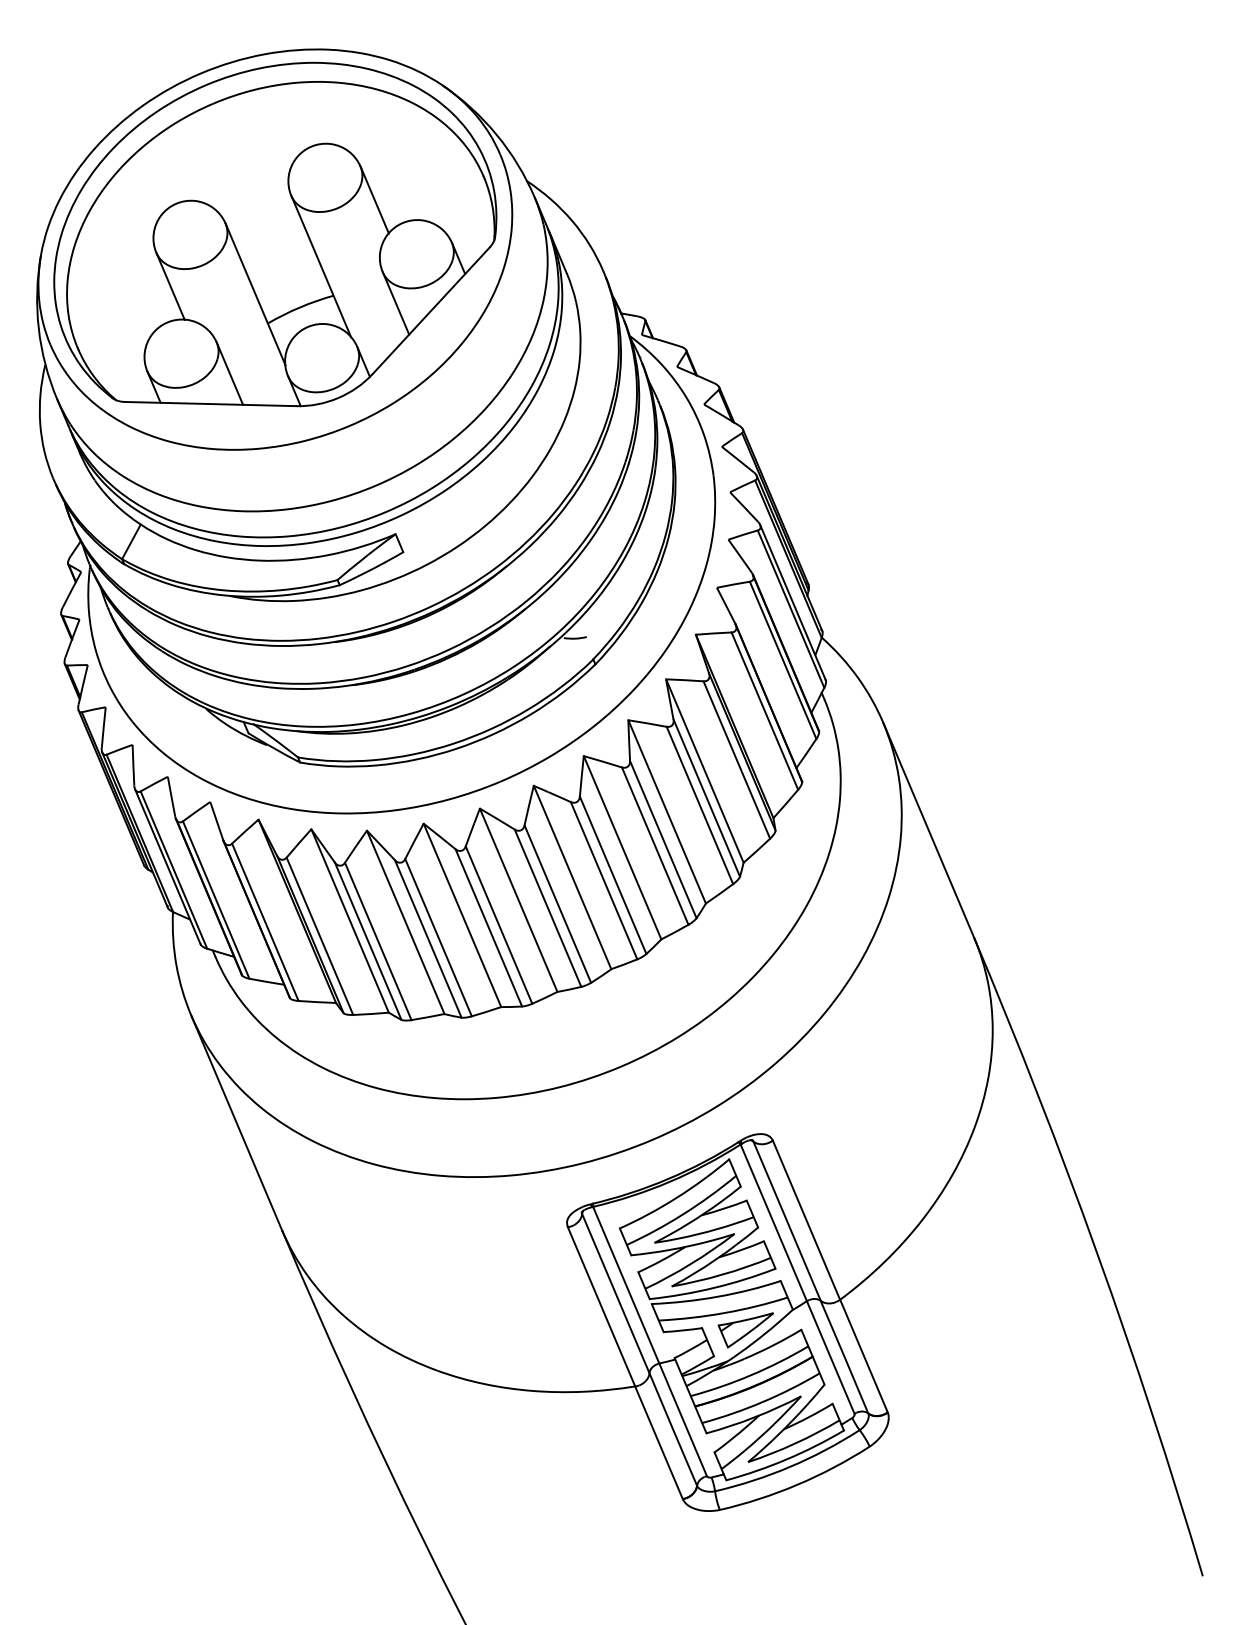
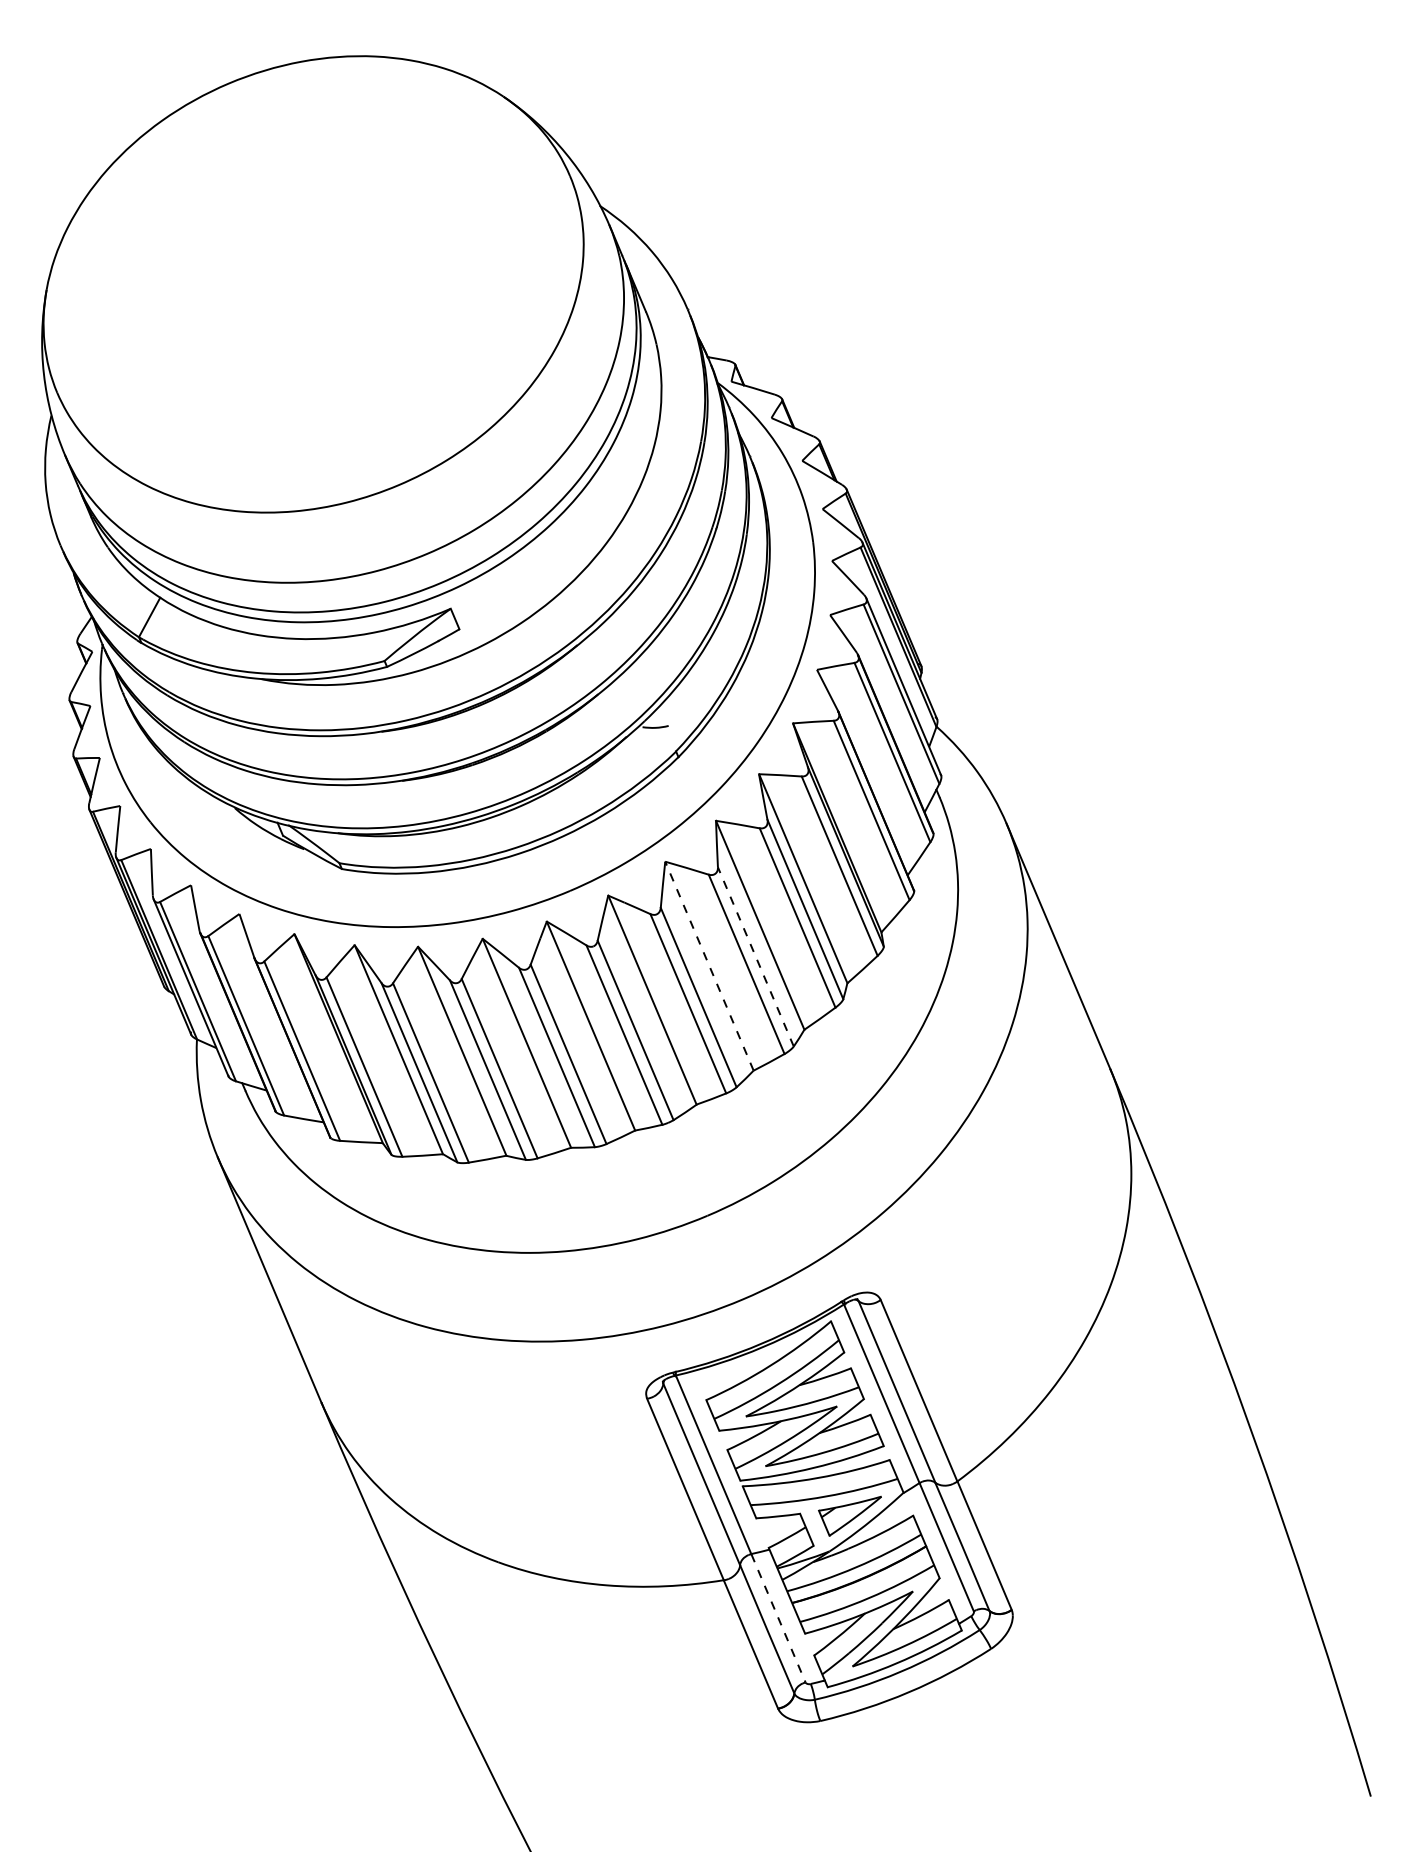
part: (275, 234) -> (313, 267), removed
line: (663, 839) -> (756, 956), solid -> dashed
line: (622, 847) -> (709, 965), solid -> dashed
line: (683, 1420) -> (778, 1619), solid -> dashed

